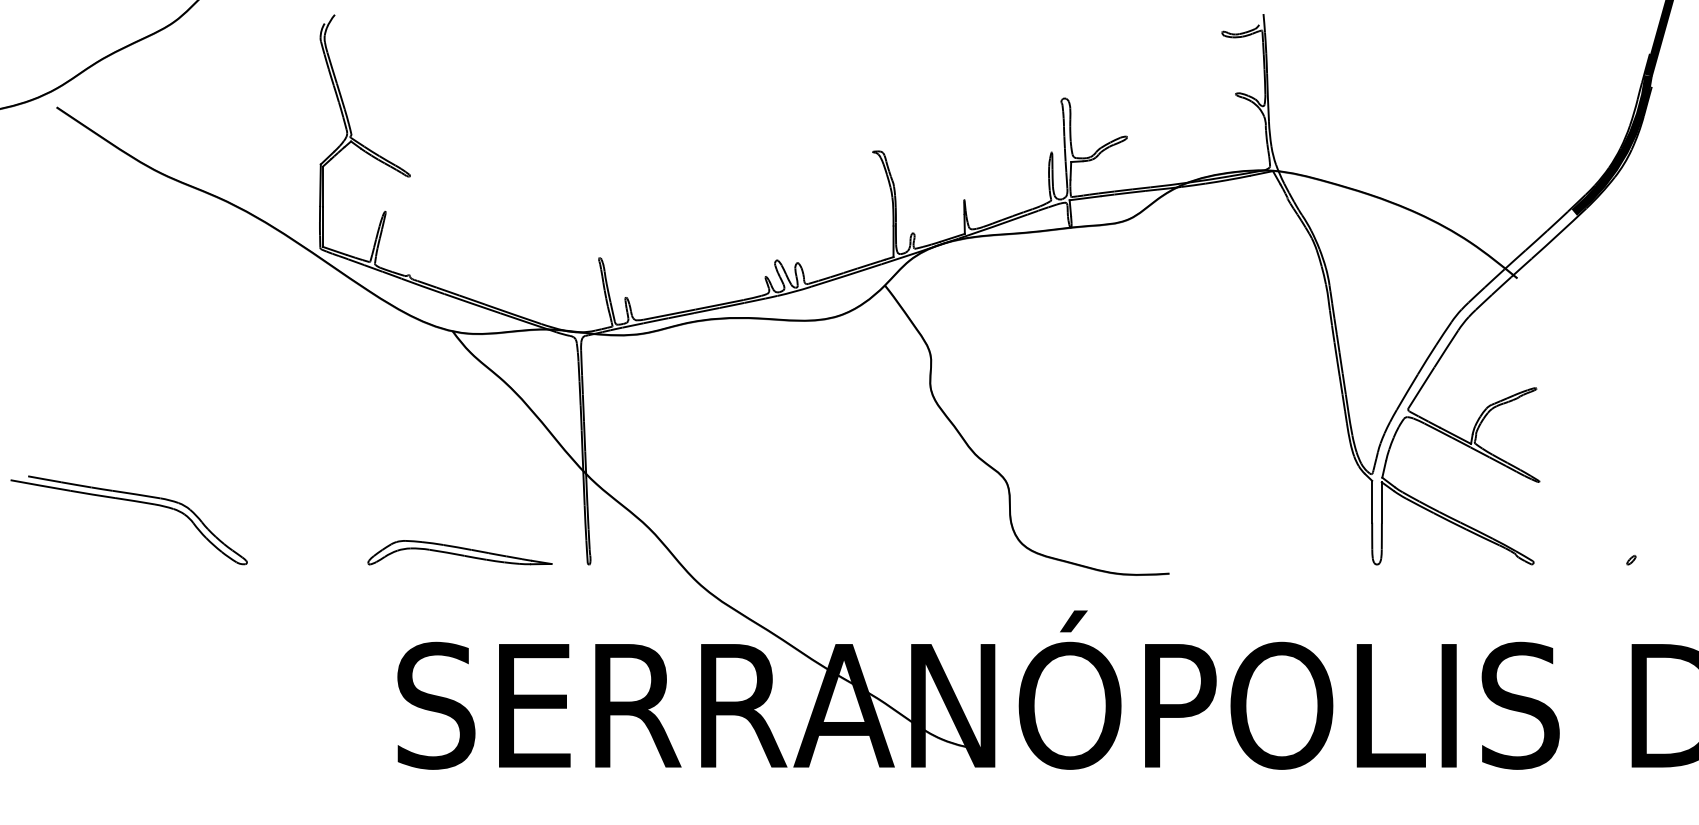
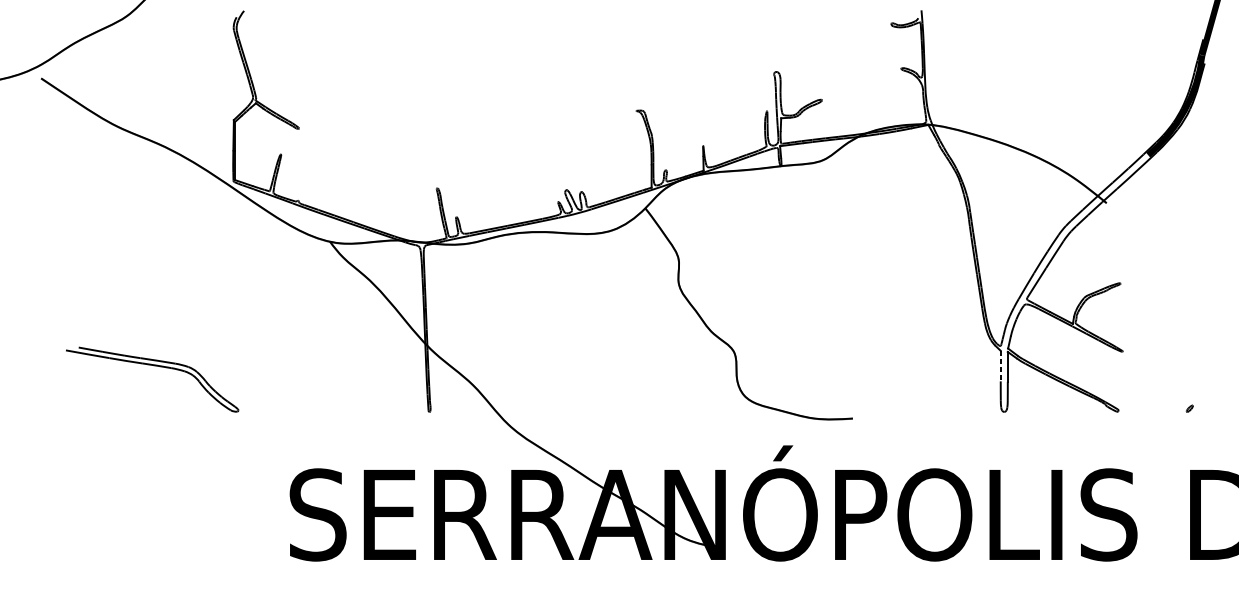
part: (129, 501) -> (152, 365), moved
line: (1372, 501) -> (1000, 365), solid -> dashed
part: (459, 552) -> (335, 403), removed

